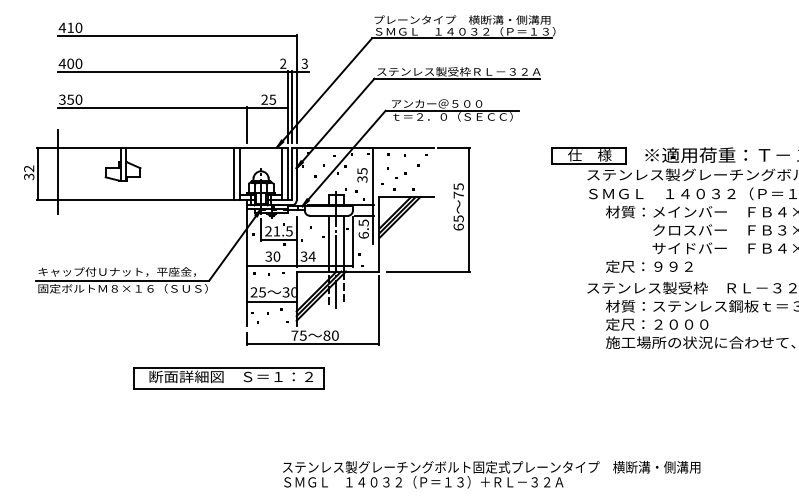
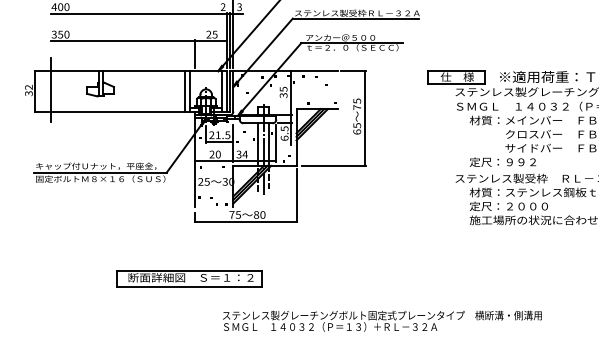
part: (400, 175) -> (312, 92), removed
text: (268, 256) -> (211, 154), 30 -> 20
line: (271, 301) -> (214, 188), removed
part: (228, 378) -> (188, 279), moved

